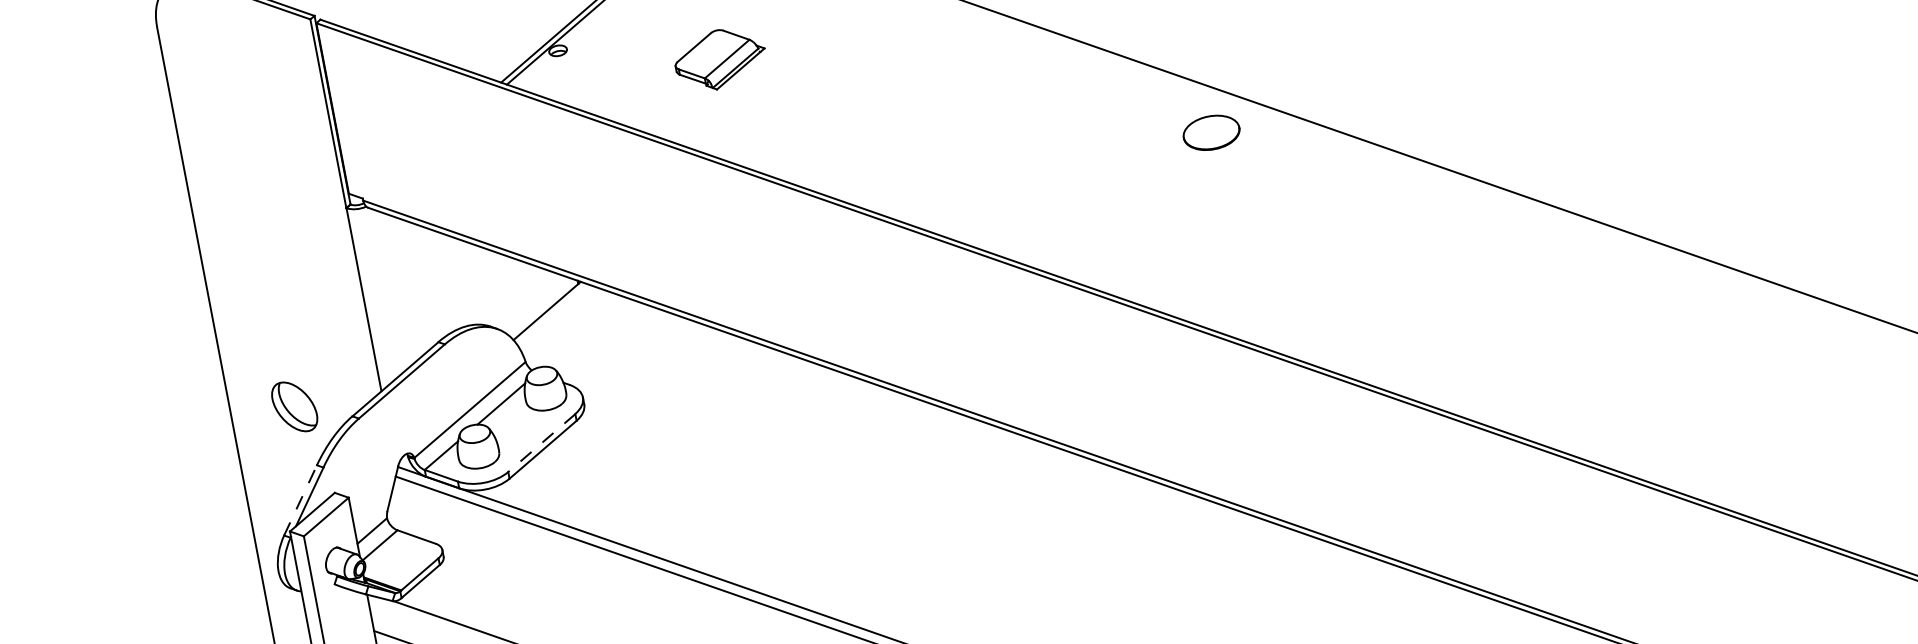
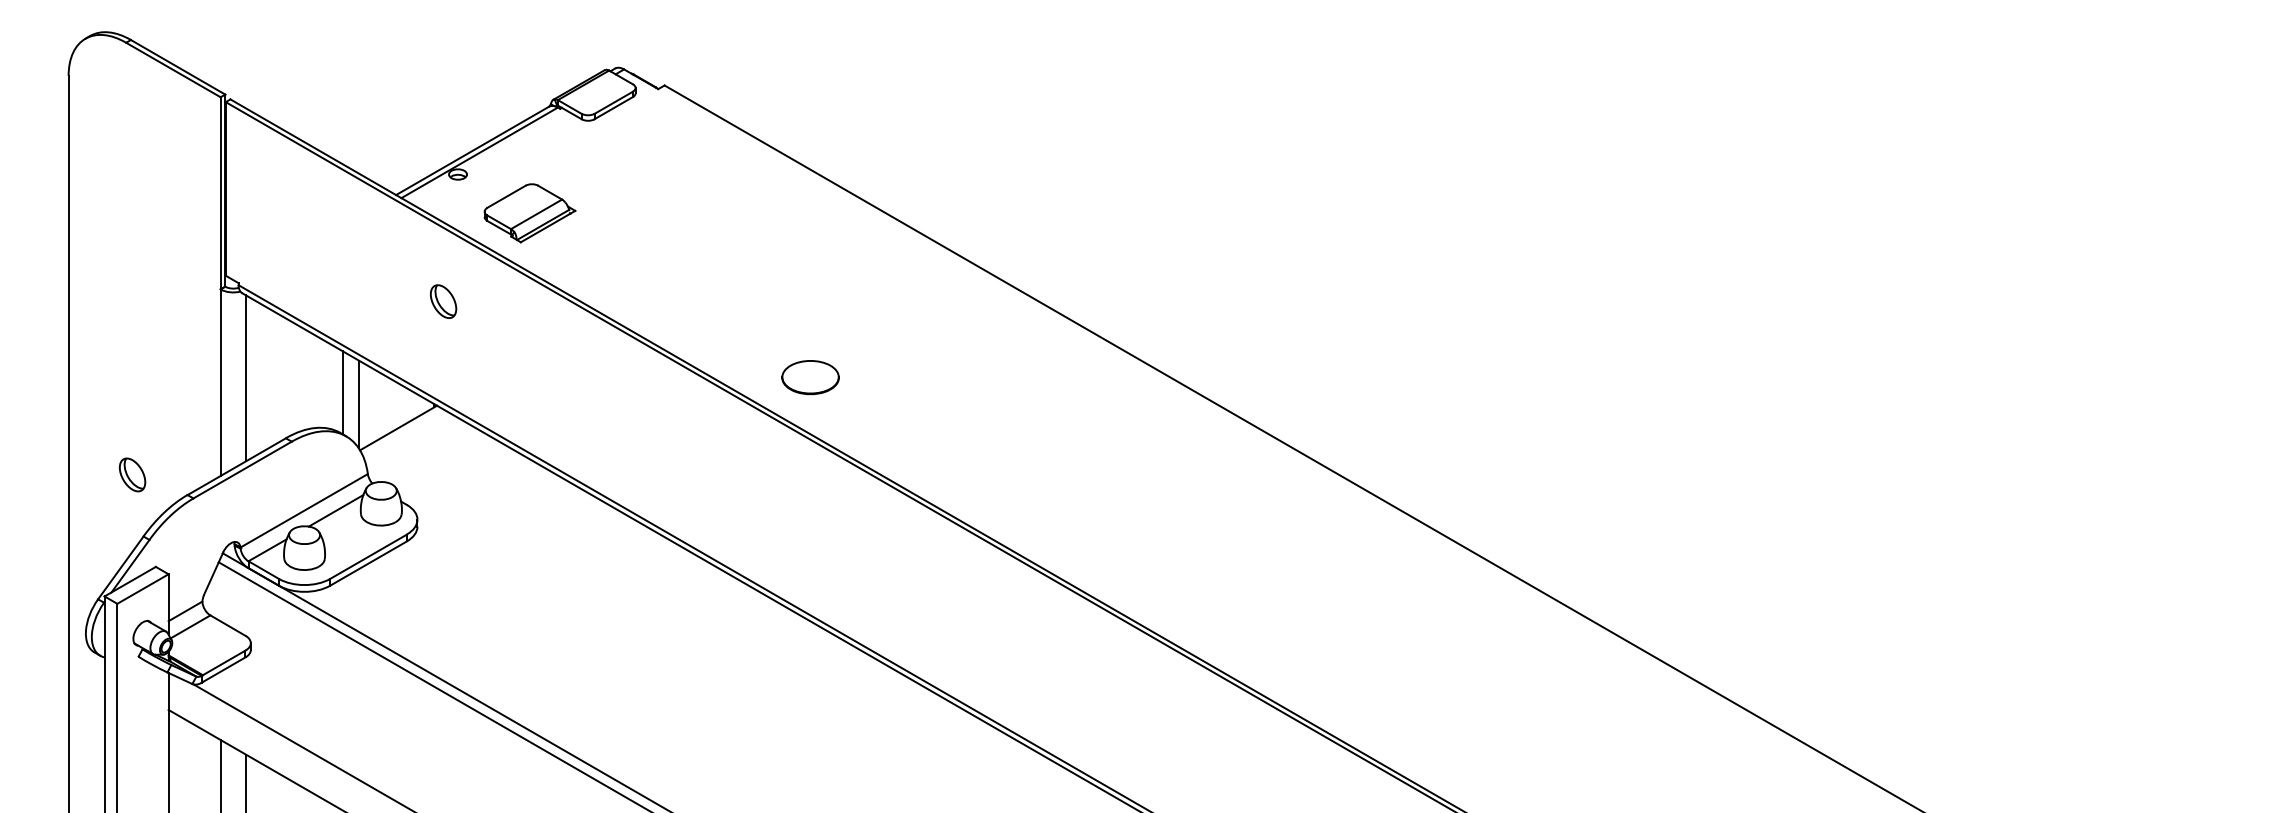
part: (720, 59) -> (529, 213), moved
part: (1211, 132) -> (810, 377), moved
part: (567, 178) -> (443, 301), added
line: (485, 286) -> (342, 392), added
line: (388, 290) -> (246, 378), added
line: (503, 295) -> (358, 404), added
part: (294, 406) -> (132, 474), size x0.62
line: (541, 443) -> (368, 557), dashed -> solid
line: (300, 500) -> (120, 567), dashed -> solid

